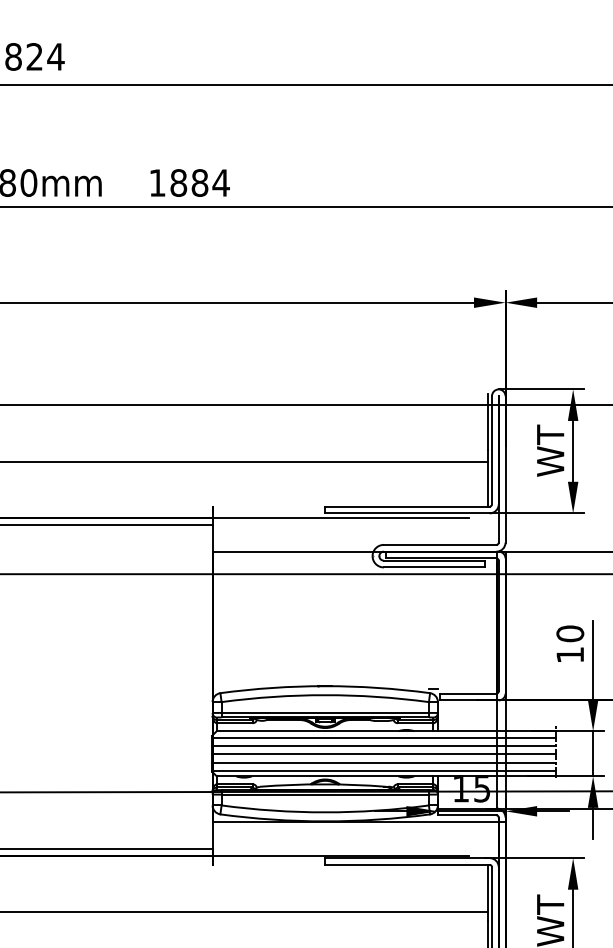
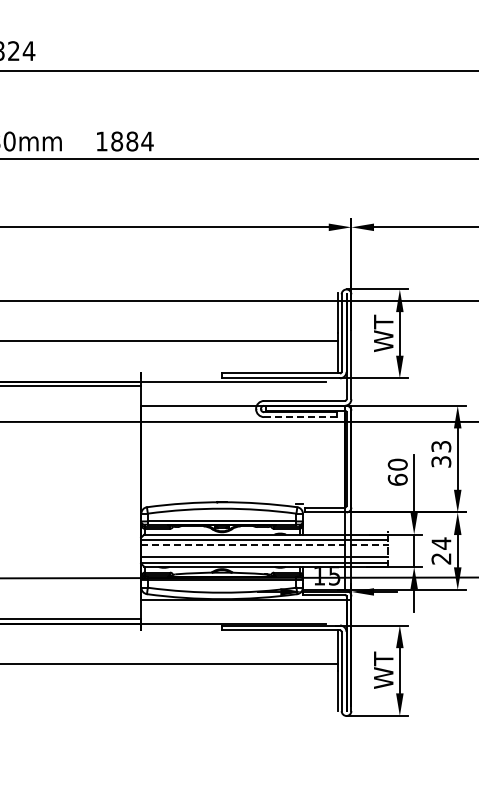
line: (434, 567) -> (300, 417), solid -> dashed
text: (569, 654) -> (397, 479), 10 -> 60
line: (384, 746) -> (264, 545), solid -> dashed
line: (384, 754) -> (264, 551), removed

